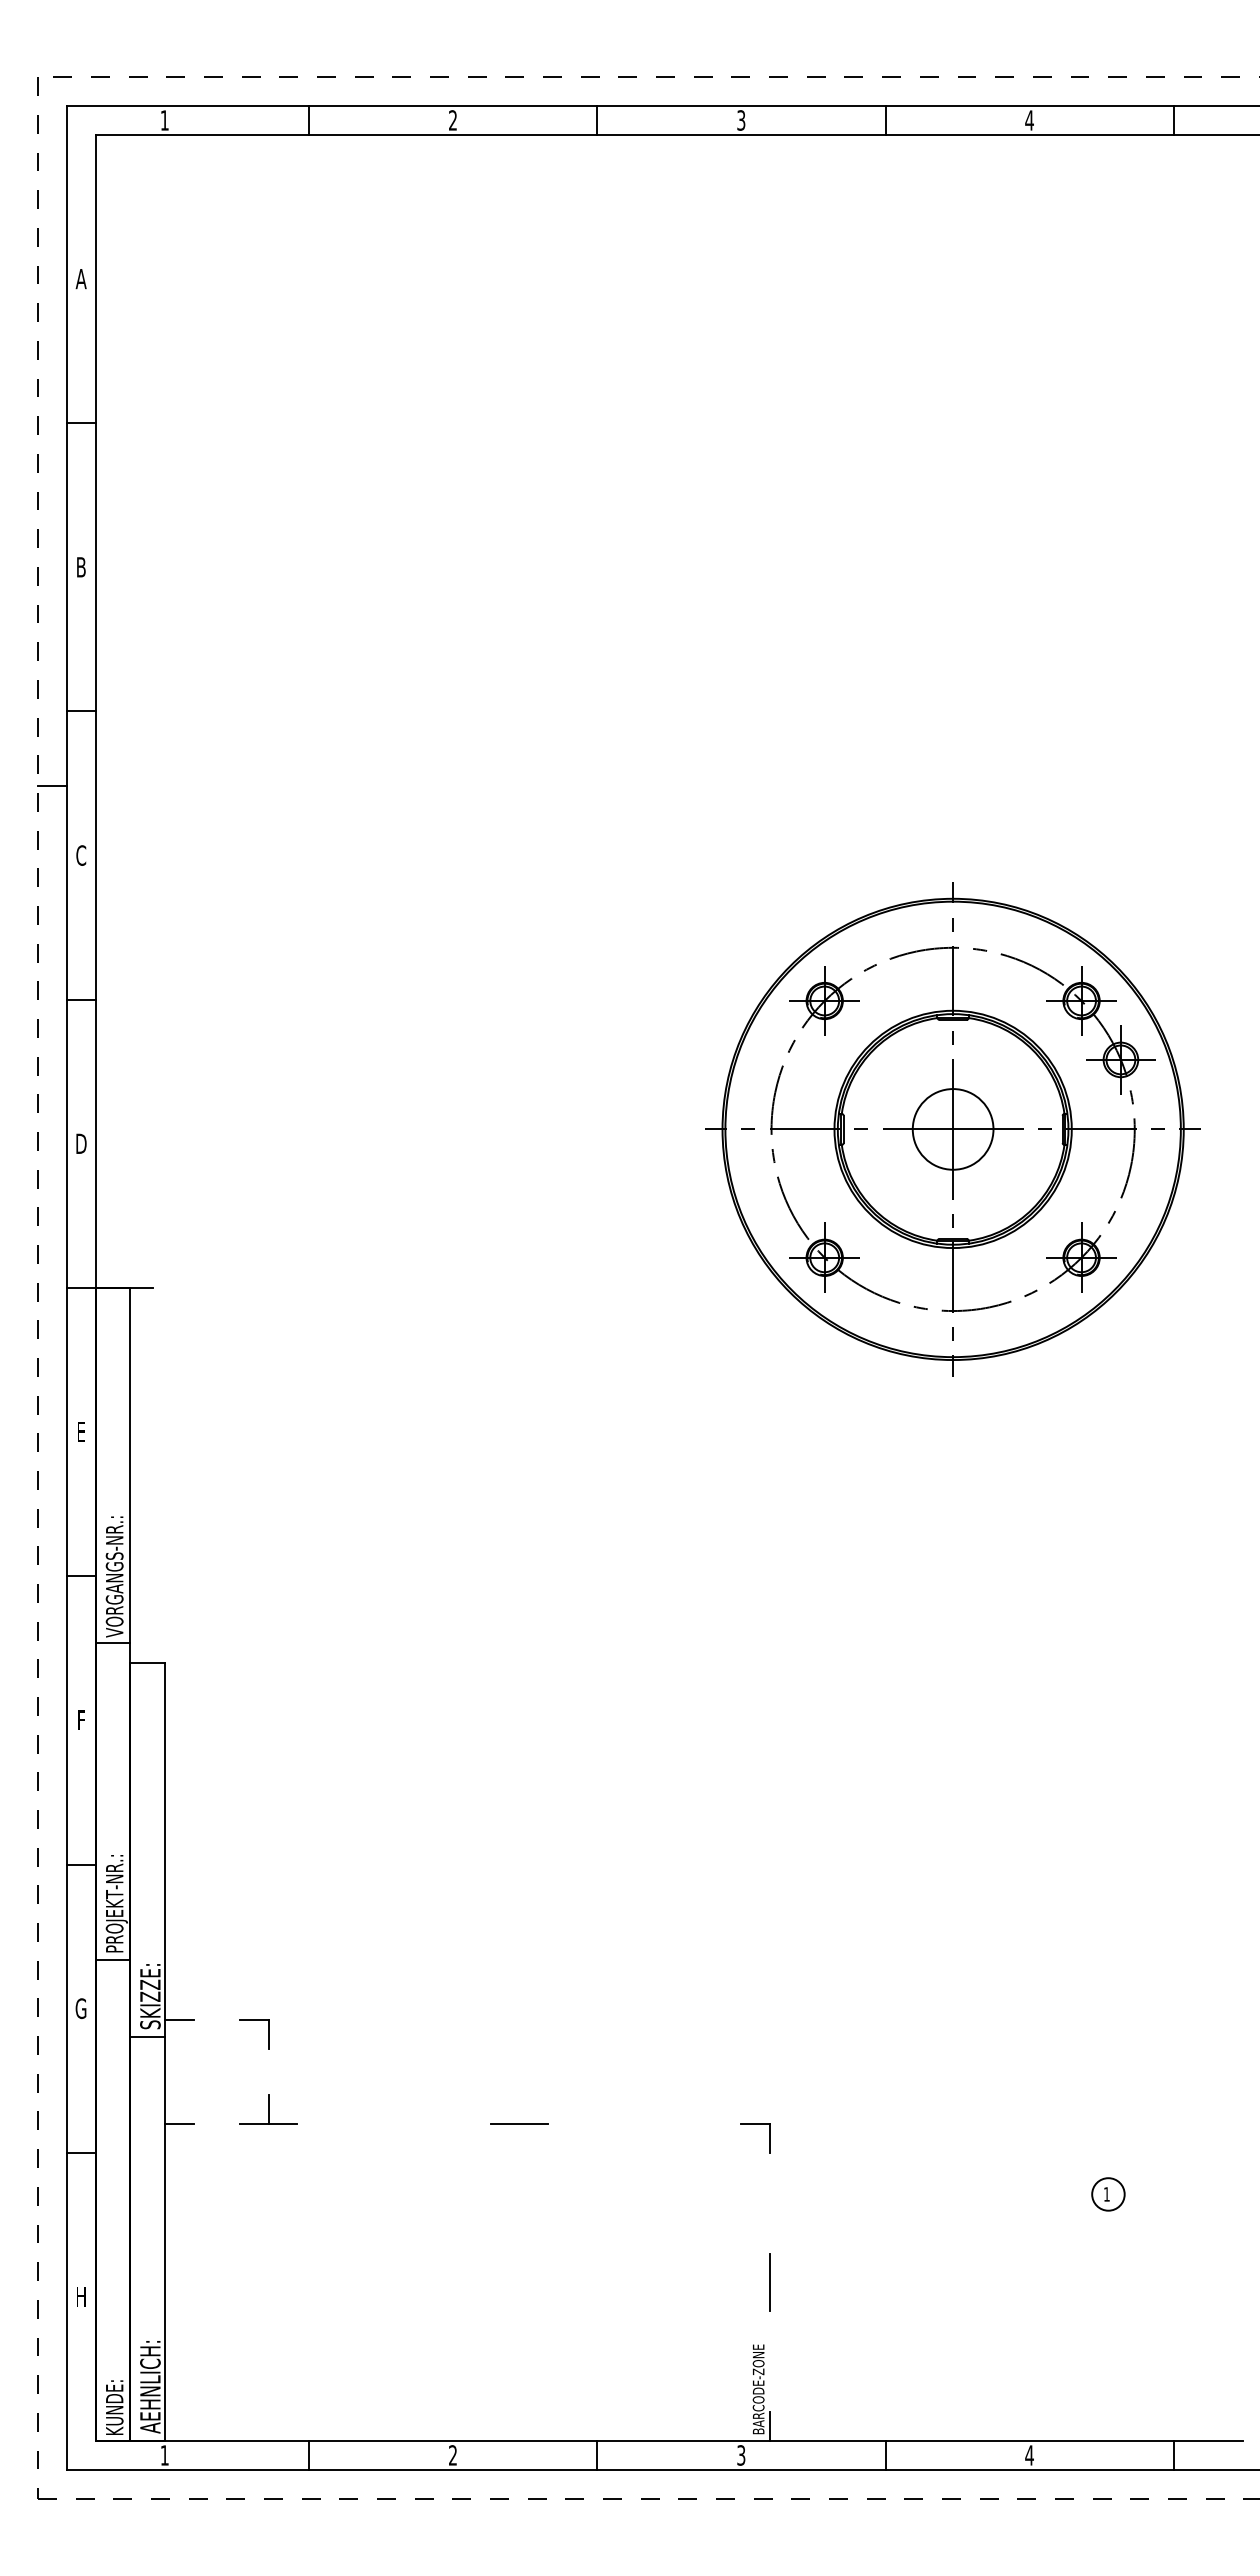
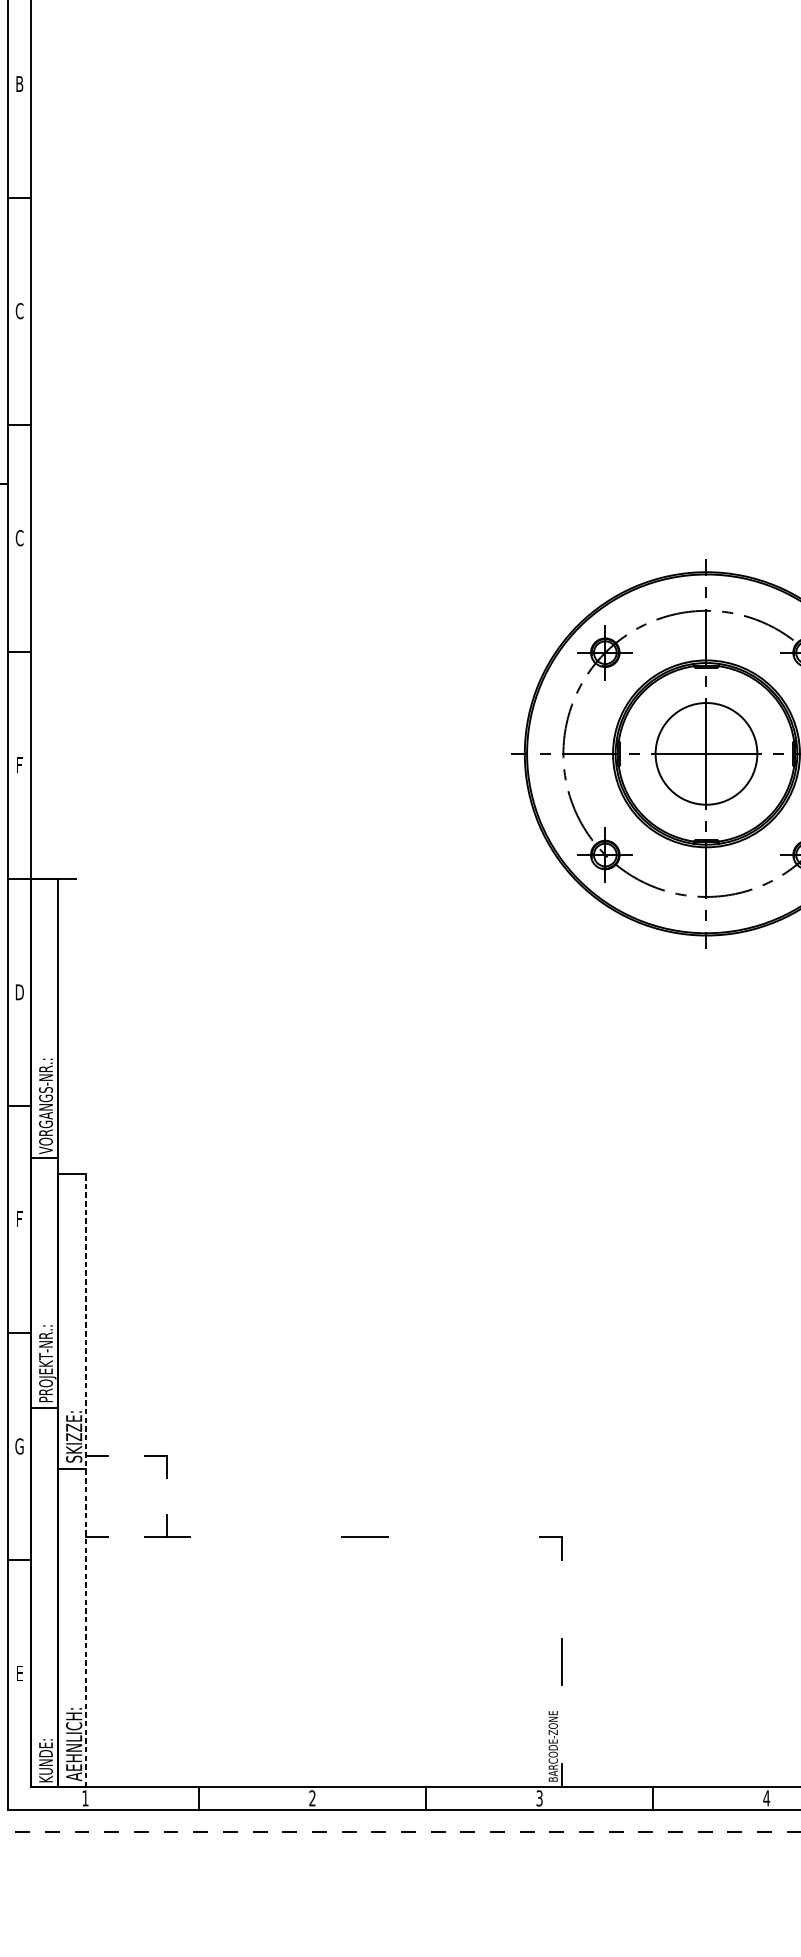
text: (80, 279) -> (19, 84), A -> B
text: (81, 566) -> (19, 310), B -> C
circle: (952, 1129) -> (705, 753), size x1.6
text: (81, 1143) -> (19, 764), D -> F
text: (81, 1432) -> (19, 992), E -> D
line: (164, 2051) -> (85, 1480), solid -> dashed
text: (81, 2296) -> (19, 1673), H -> E

